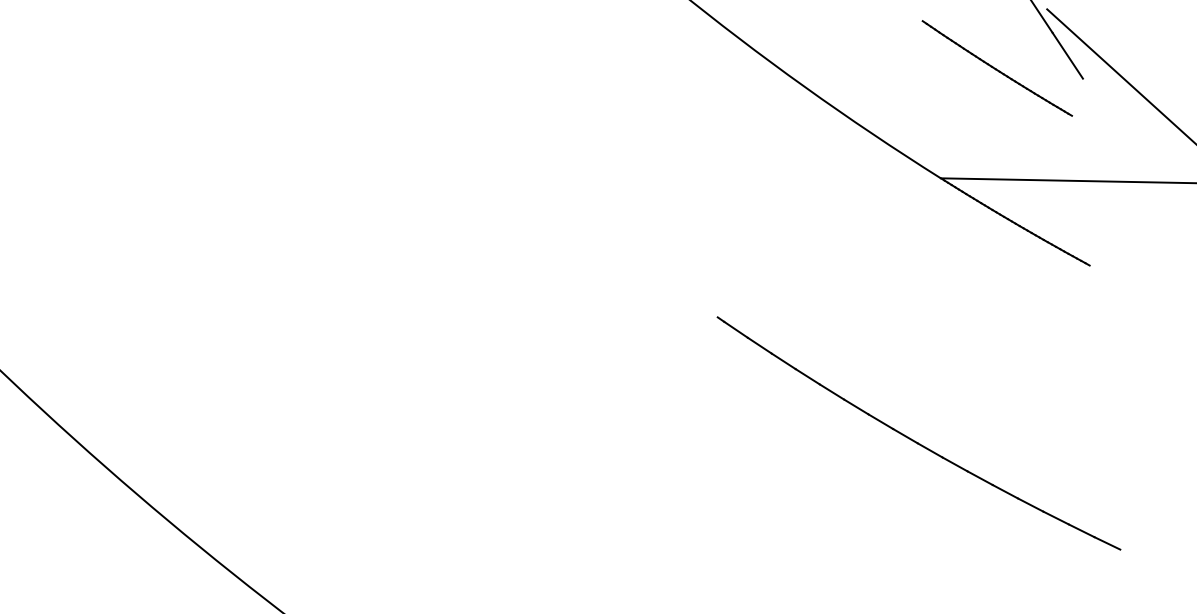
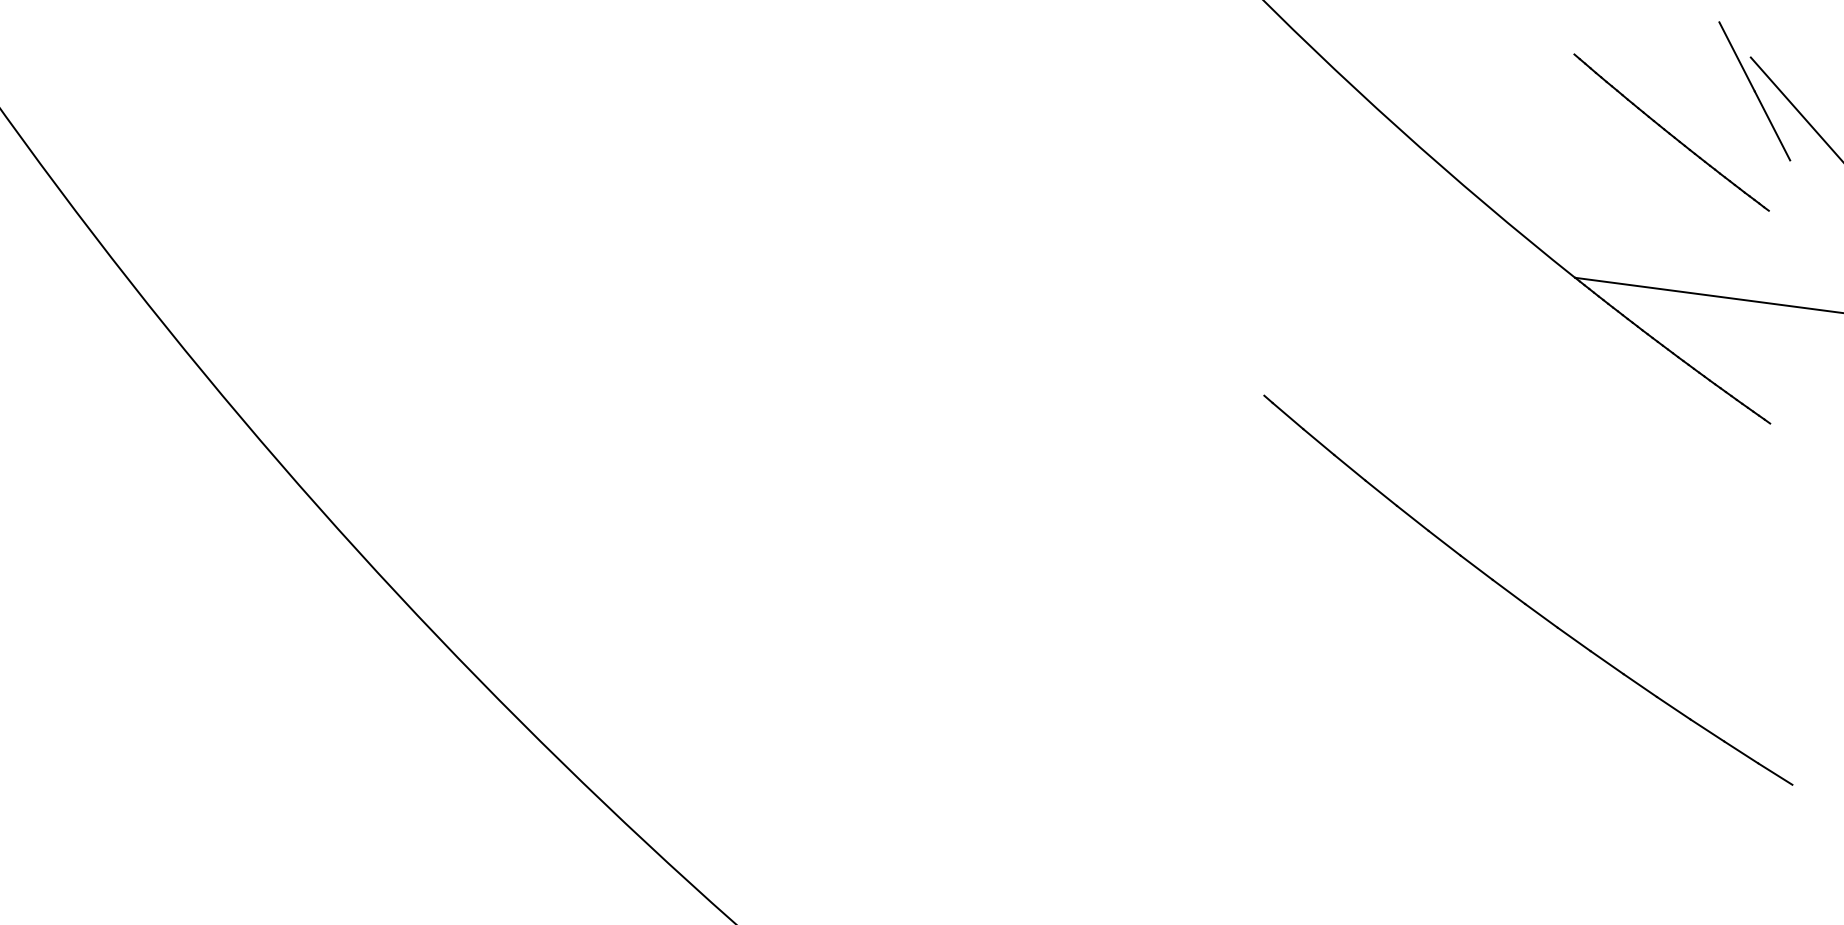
part: (915, 441) -> (1522, 600), moved

